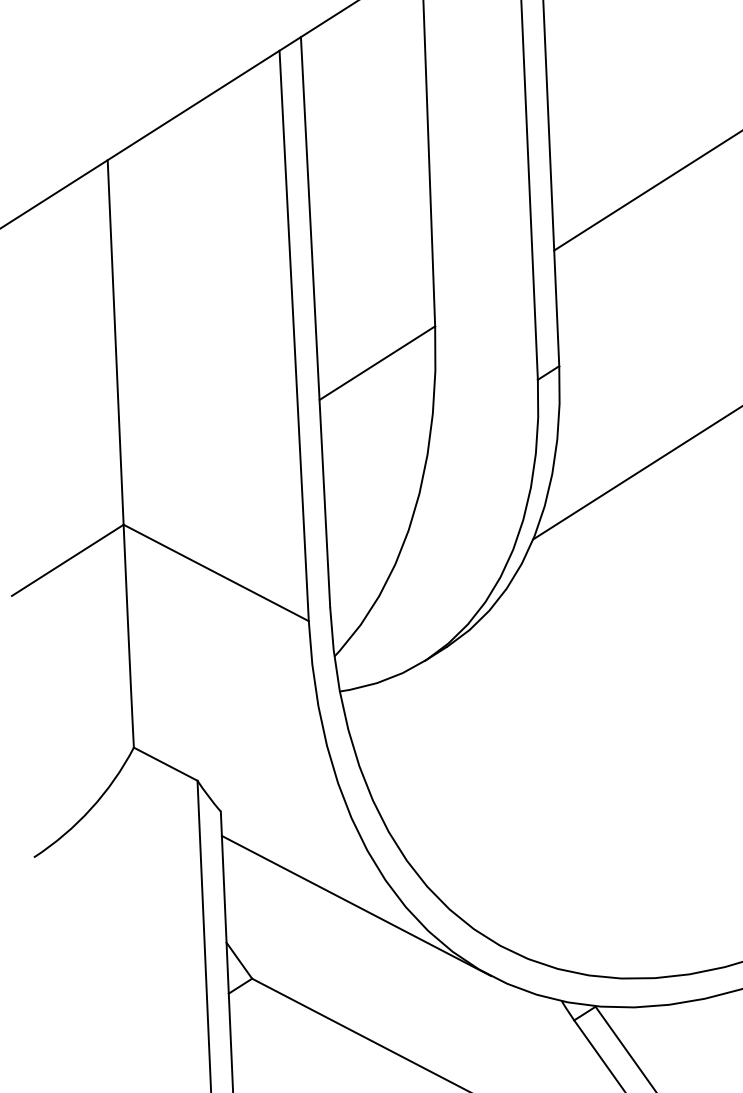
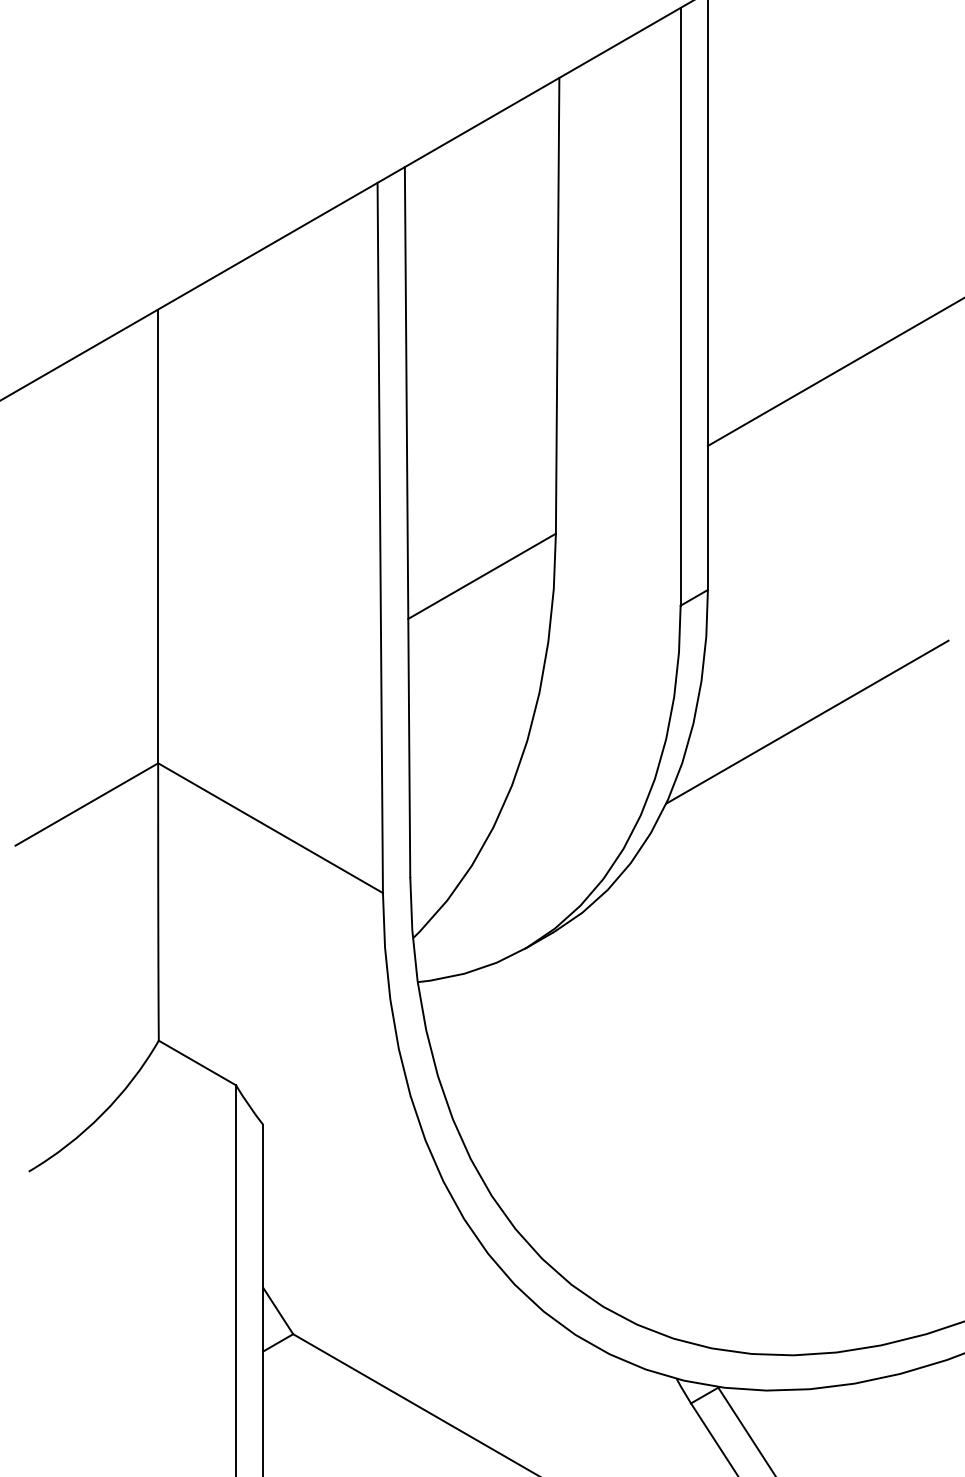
line: (356, 905) -> (426, 1249), removed

